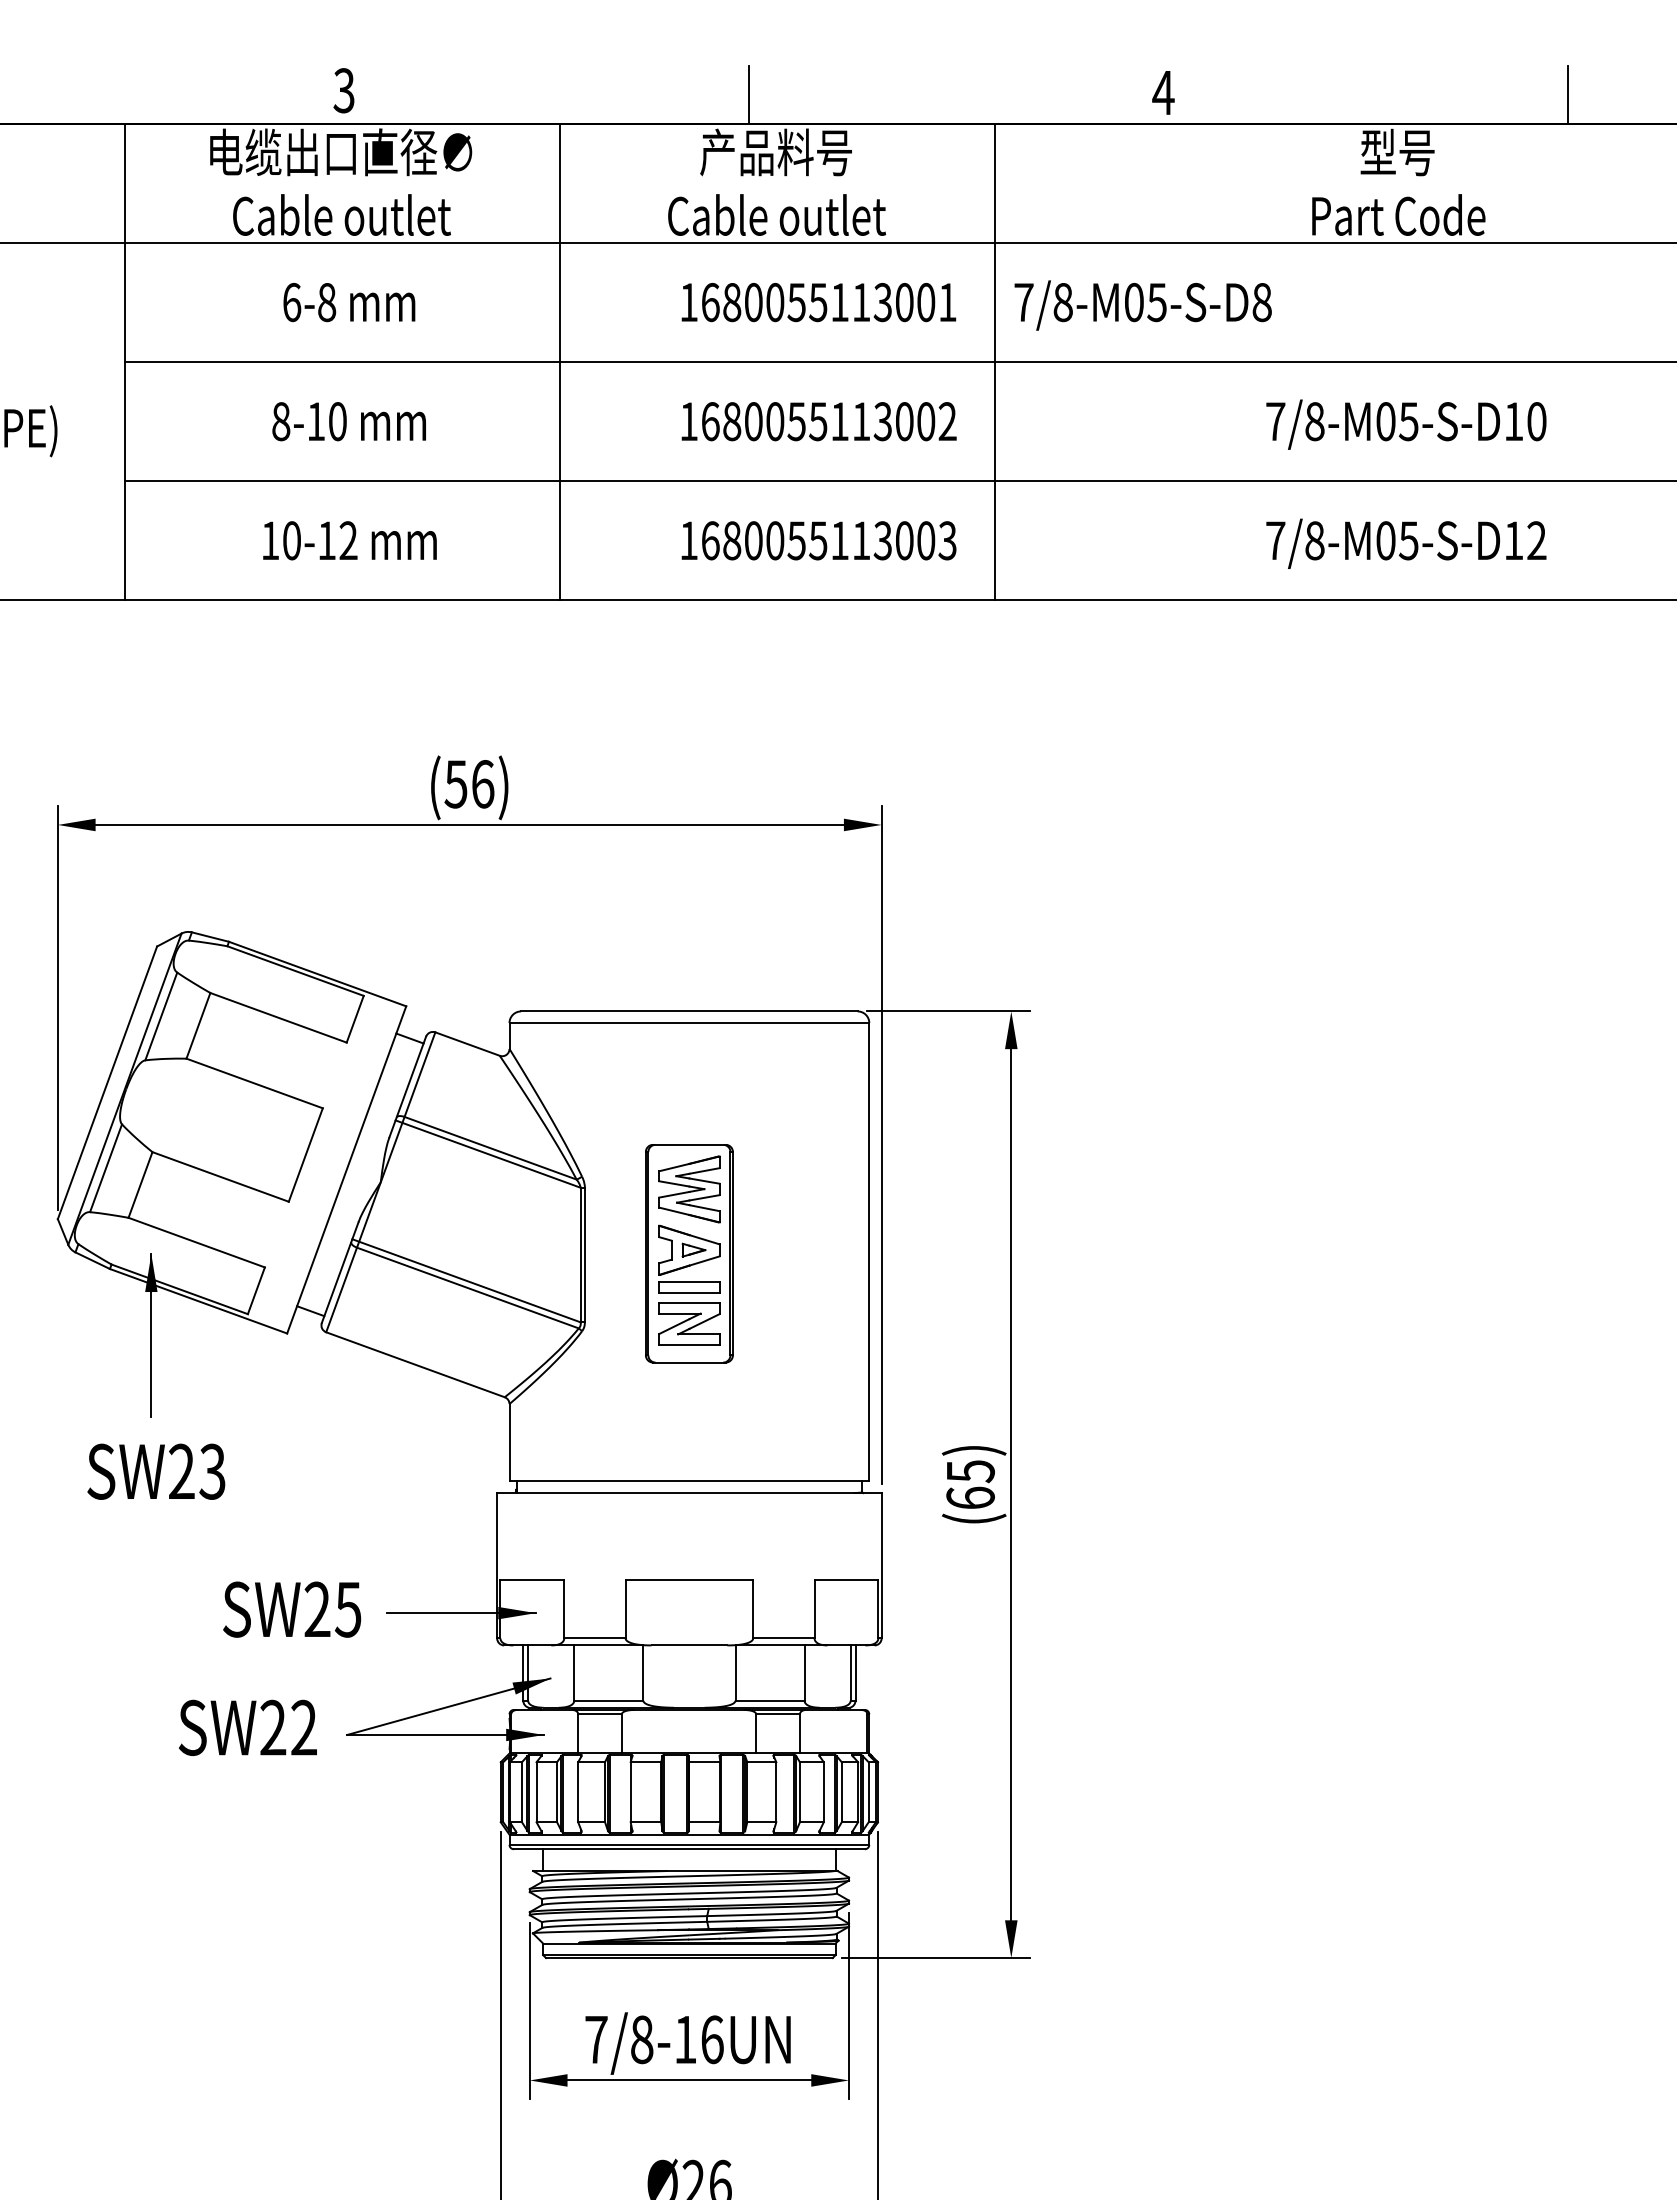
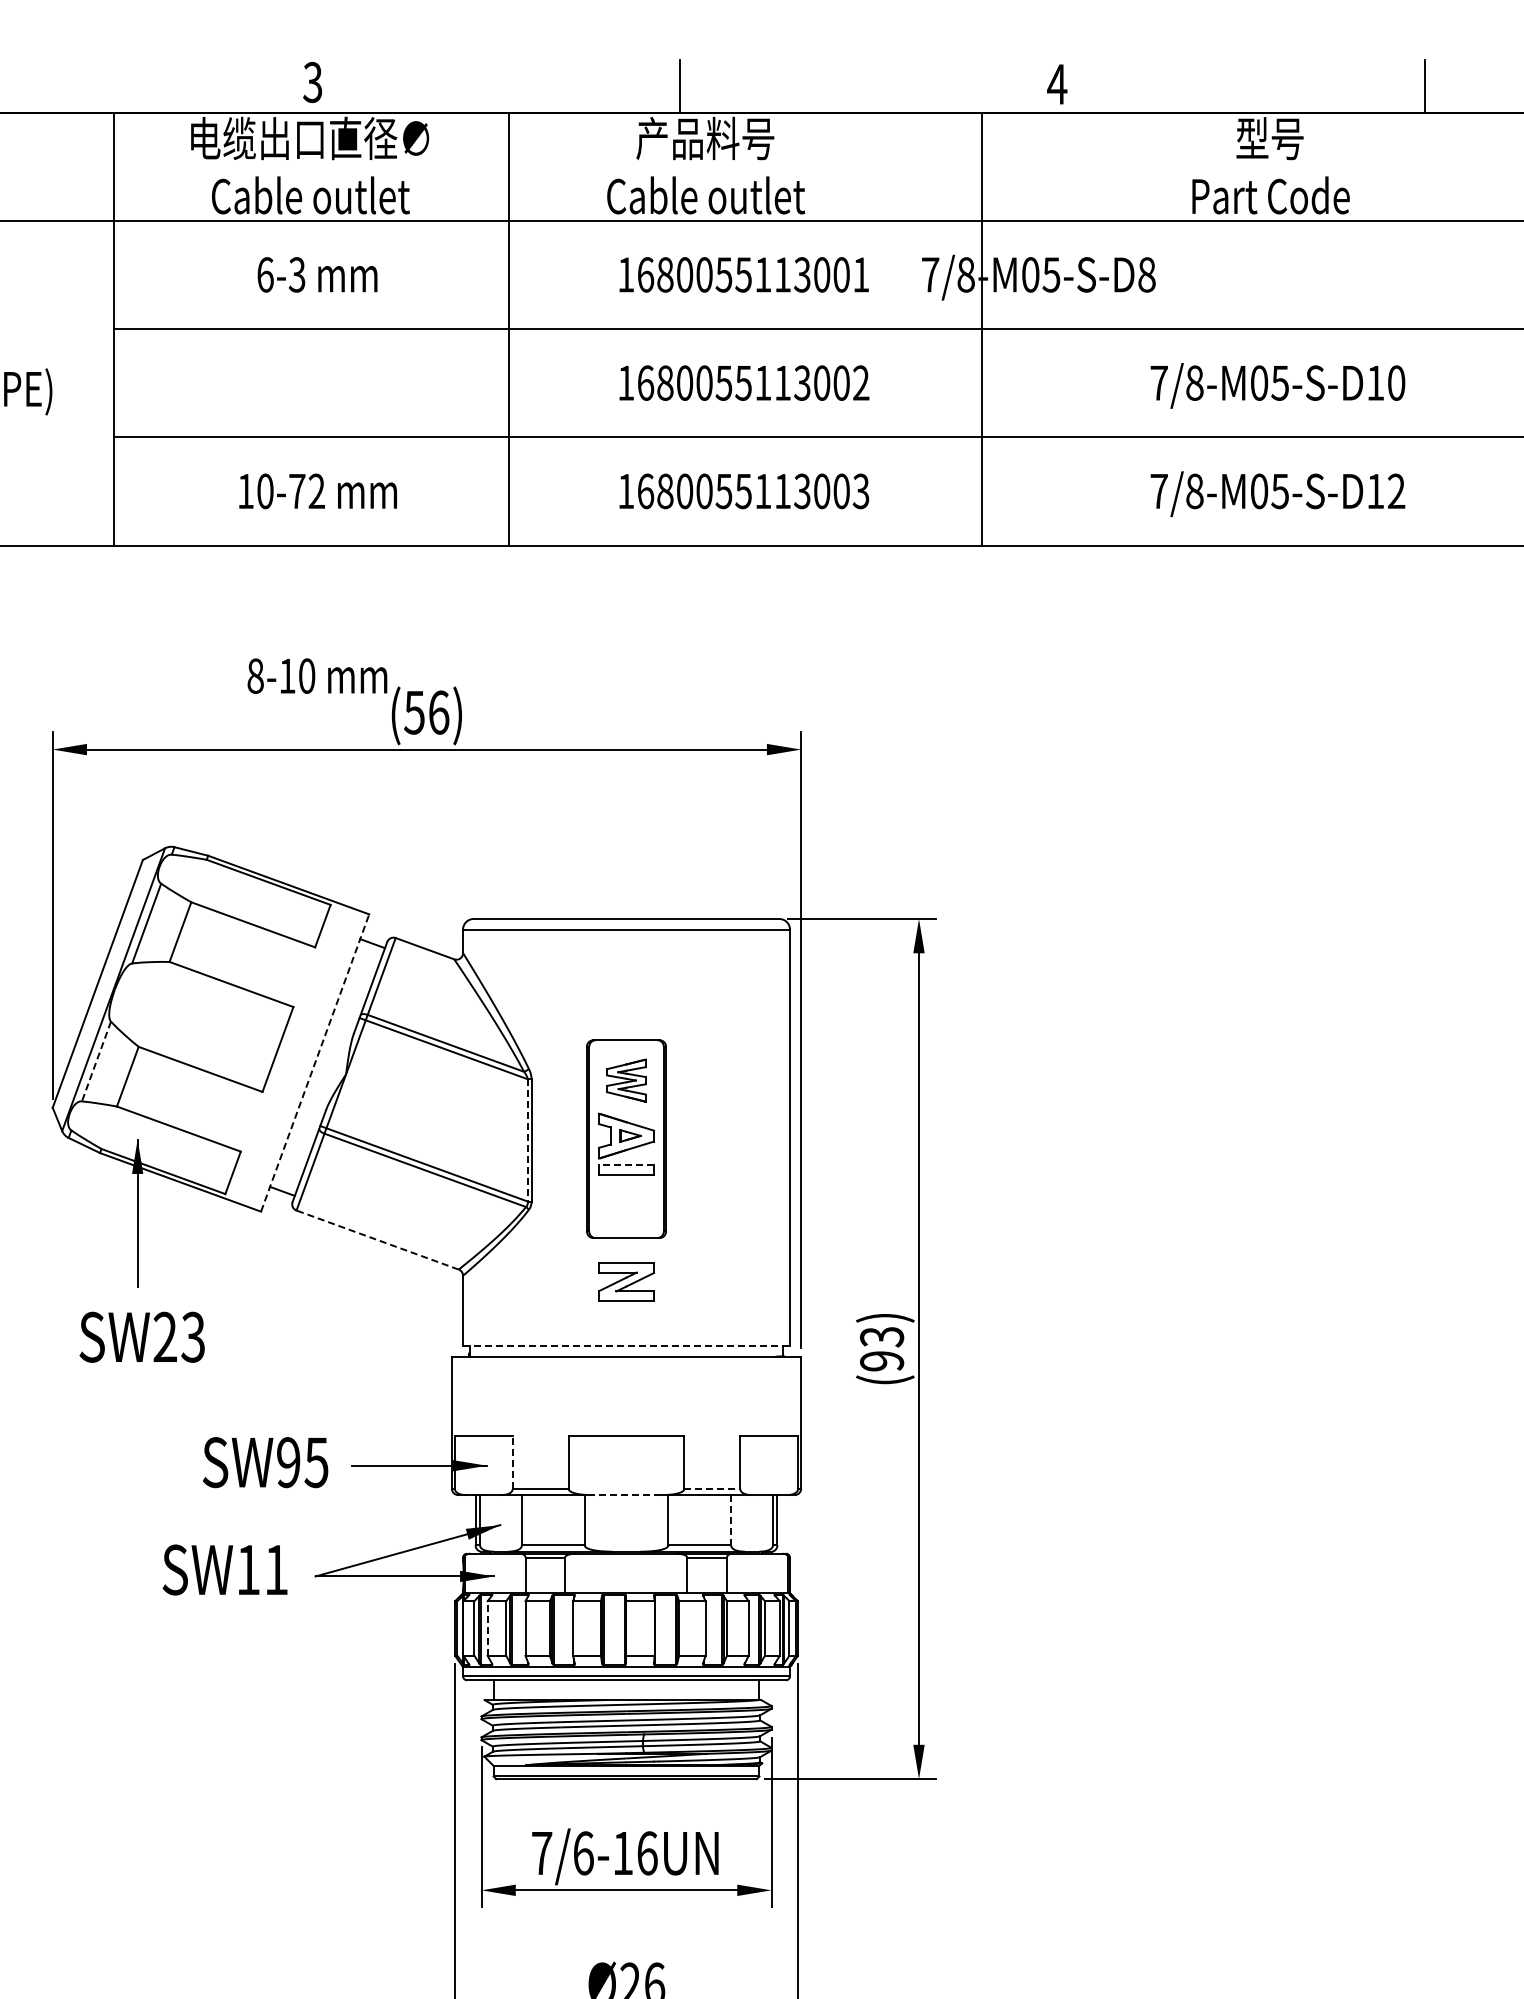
text: (326, 302) -> (296, 274), 6-8 -> 6-3
line: (995, 361) -> (982, 328), moved
text: (349, 420) -> (317, 675), moved
text: (327, 540) -> (297, 491), 10-12 -> 10-72
line: (106, 1169) -> (96, 1062), solid -> dashed
line: (347, 1169) -> (315, 1062), solid -> dashed
part: (689, 1189) -> (626, 1080), size x0.7
line: (580, 1255) -> (527, 1140), solid -> dashed
line: (689, 1281) -> (626, 1164), solid -> dashed
part: (689, 1323) -> (626, 1281), moved
line: (415, 1364) -> (377, 1239), solid -> dashed
line: (690, 1481) -> (627, 1346), solid -> dashed
text: (971, 1485) -> (882, 1349), (65) -> (93)
line: (563, 1608) -> (512, 1461), solid -> dashed
text: (317, 1609) -> (288, 1462), SW25 -> SW95
line: (784, 1638) -> (712, 1488), solid -> dashed
line: (689, 1645) -> (626, 1495), solid -> dashed
line: (804, 1673) -> (731, 1520), solid -> dashed
text: (288, 1727) -> (262, 1569), SW22 -> SW11
line: (536, 1791) -> (487, 1627), solid -> dashed
text: (642, 2039) -> (583, 1853), 7/8-16UN -> 7/6-16UN

